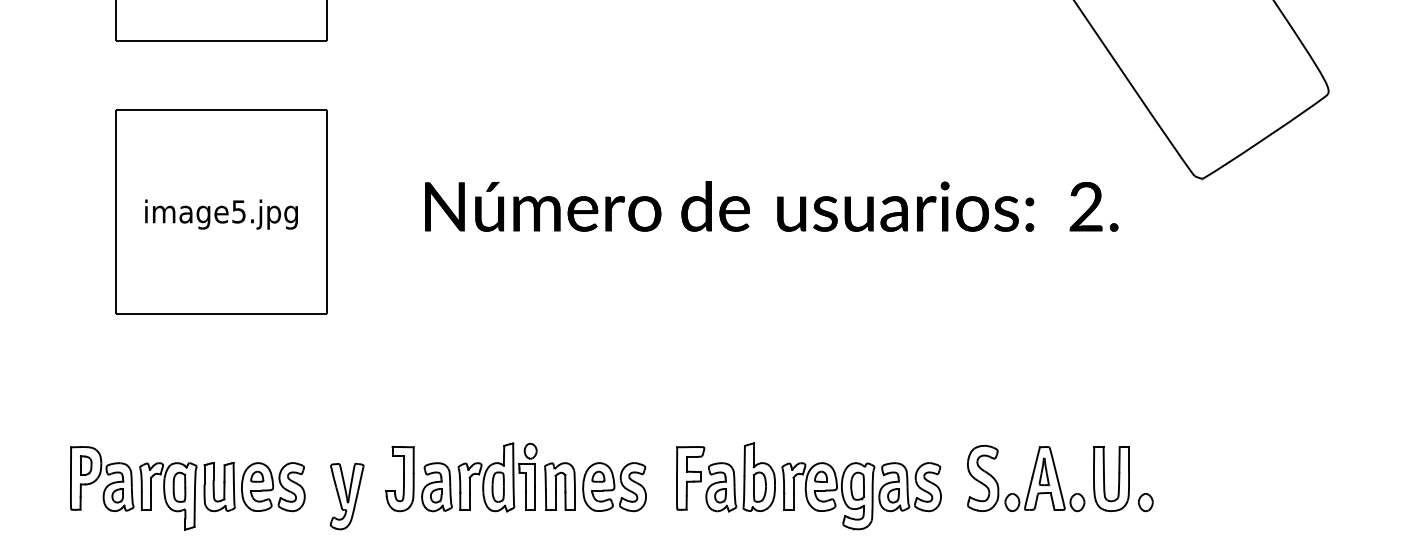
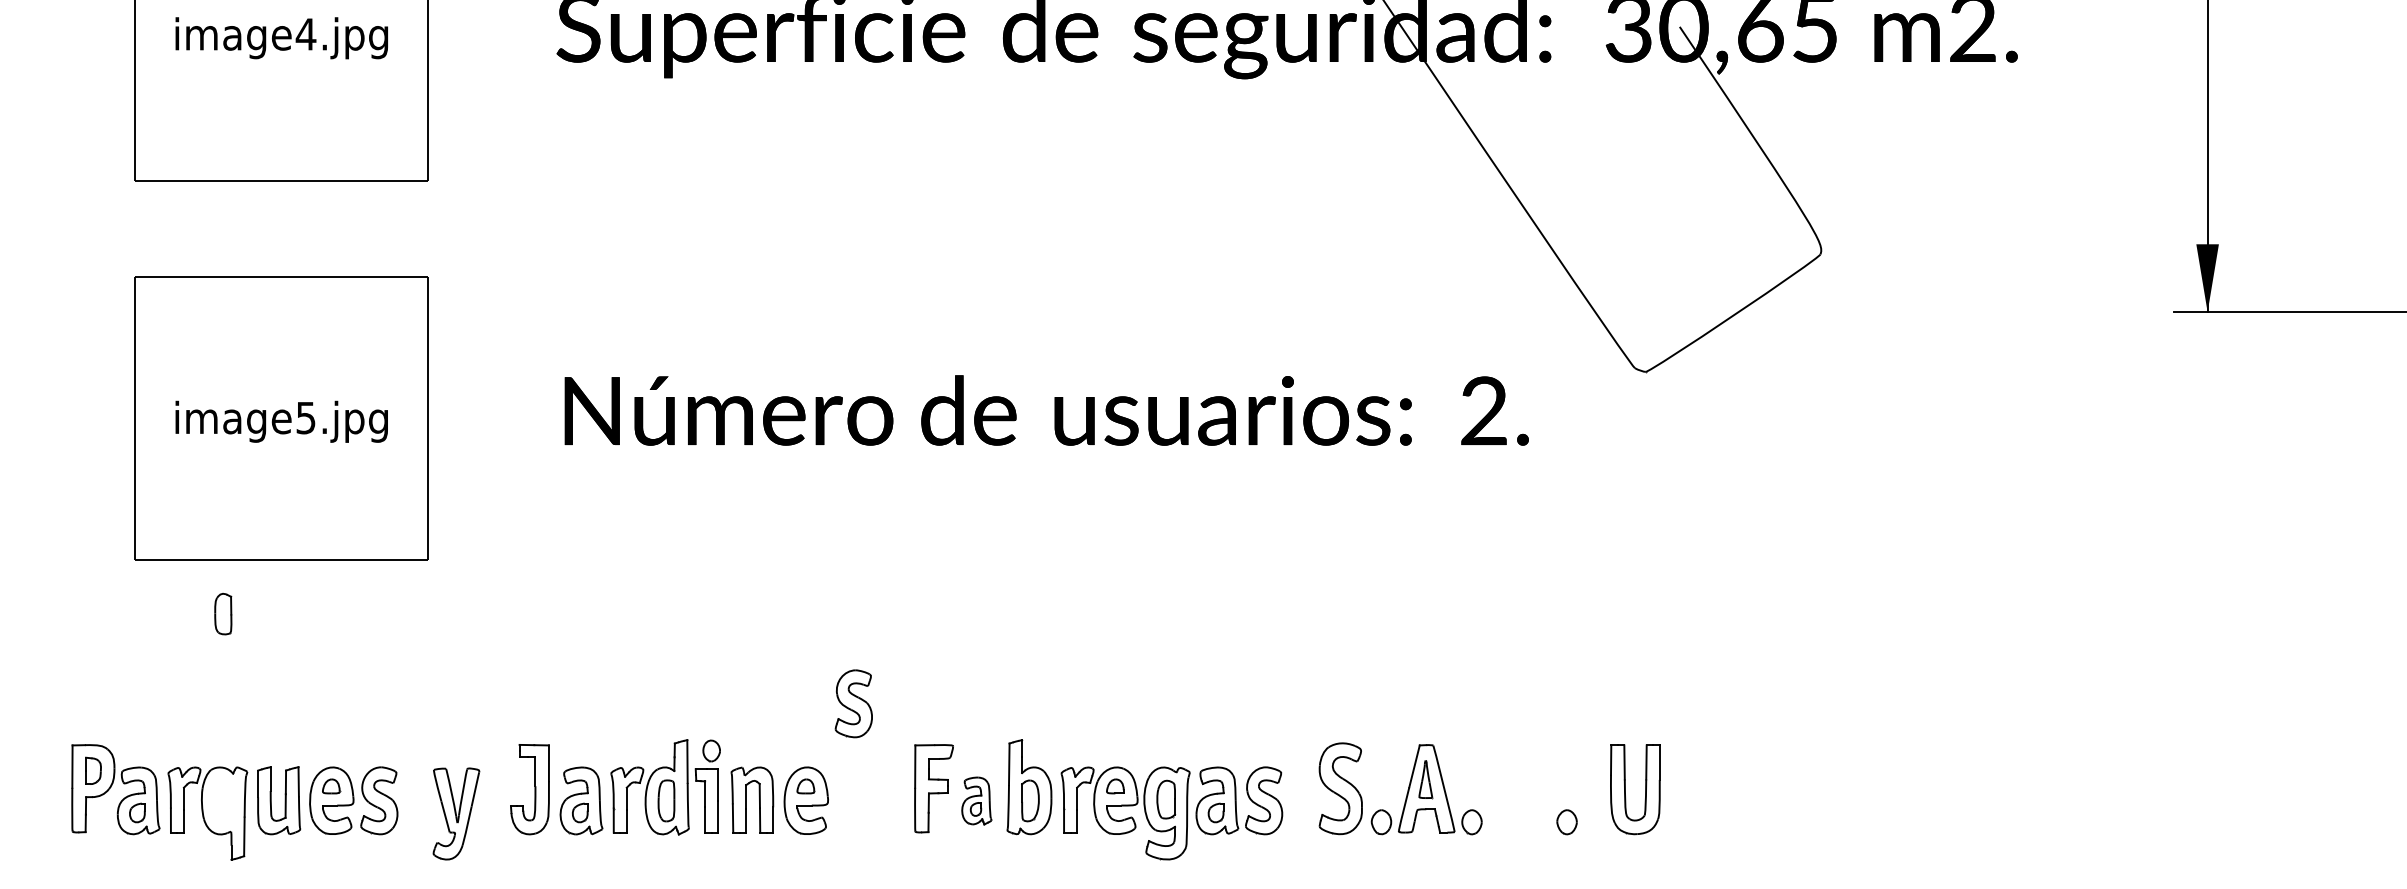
part: (1104, 478) -> (1625, 789), moved
part: (632, 486) -> (853, 703), moved
part: (721, 486) -> (976, 800), size x0.7
part: (179, 487) -> (223, 614), moved

